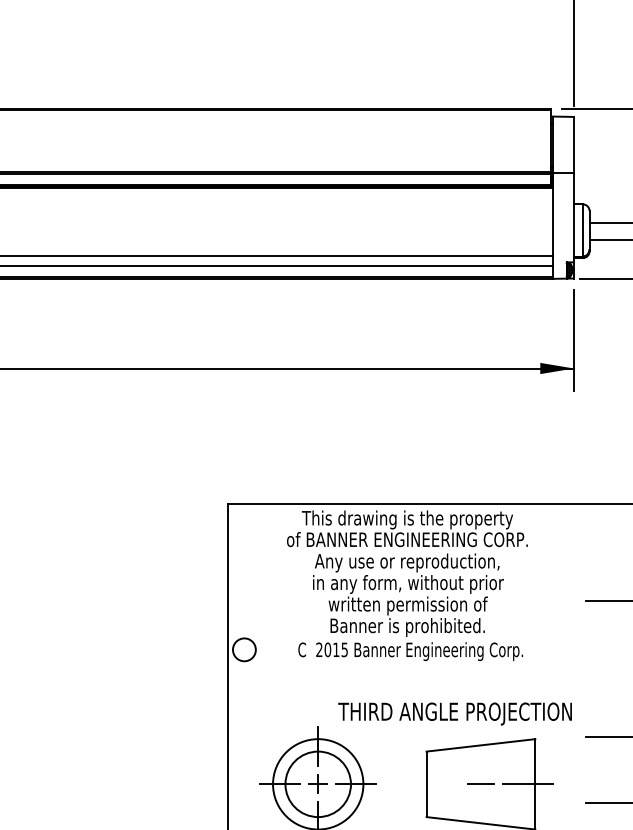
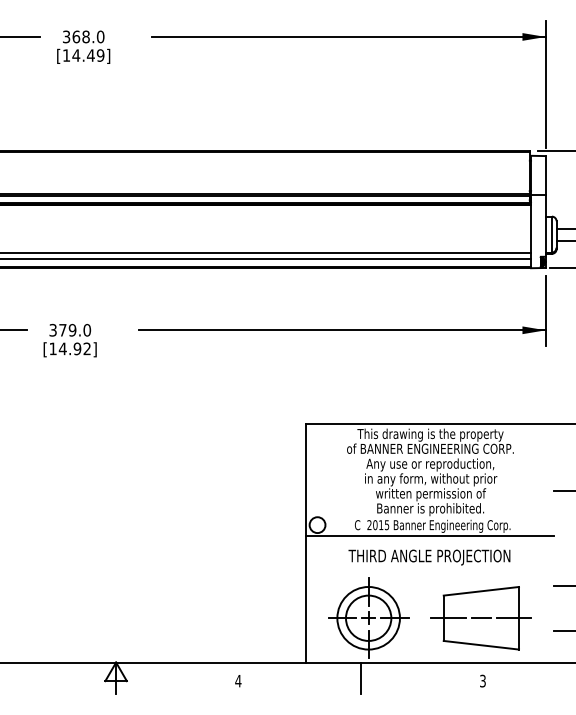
line: (407, 664) -> (430, 535), added
text: (455, 713) -> (429, 557), moved
line: (433, 784) -> (448, 618), added

